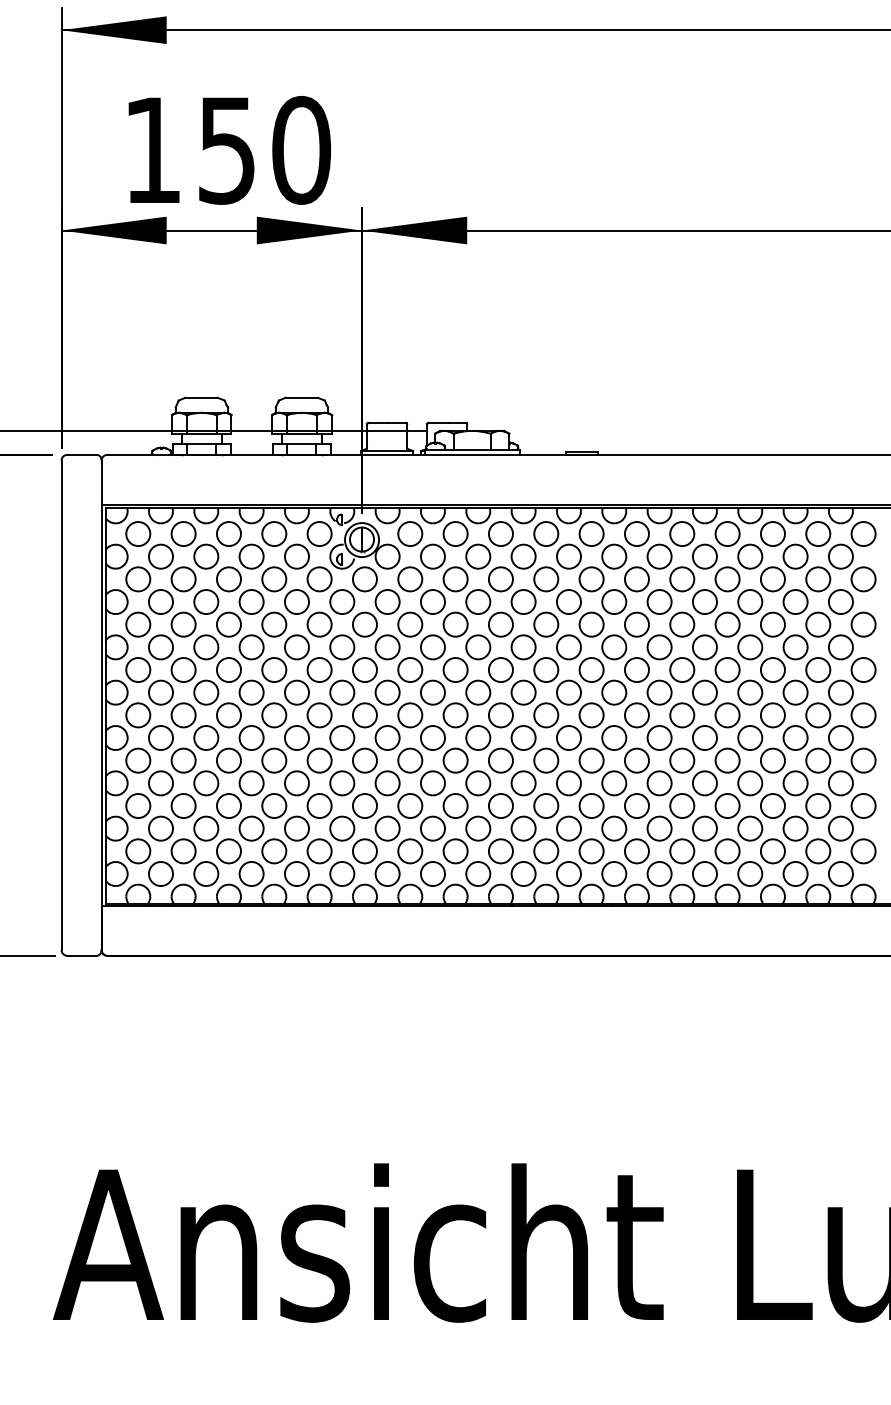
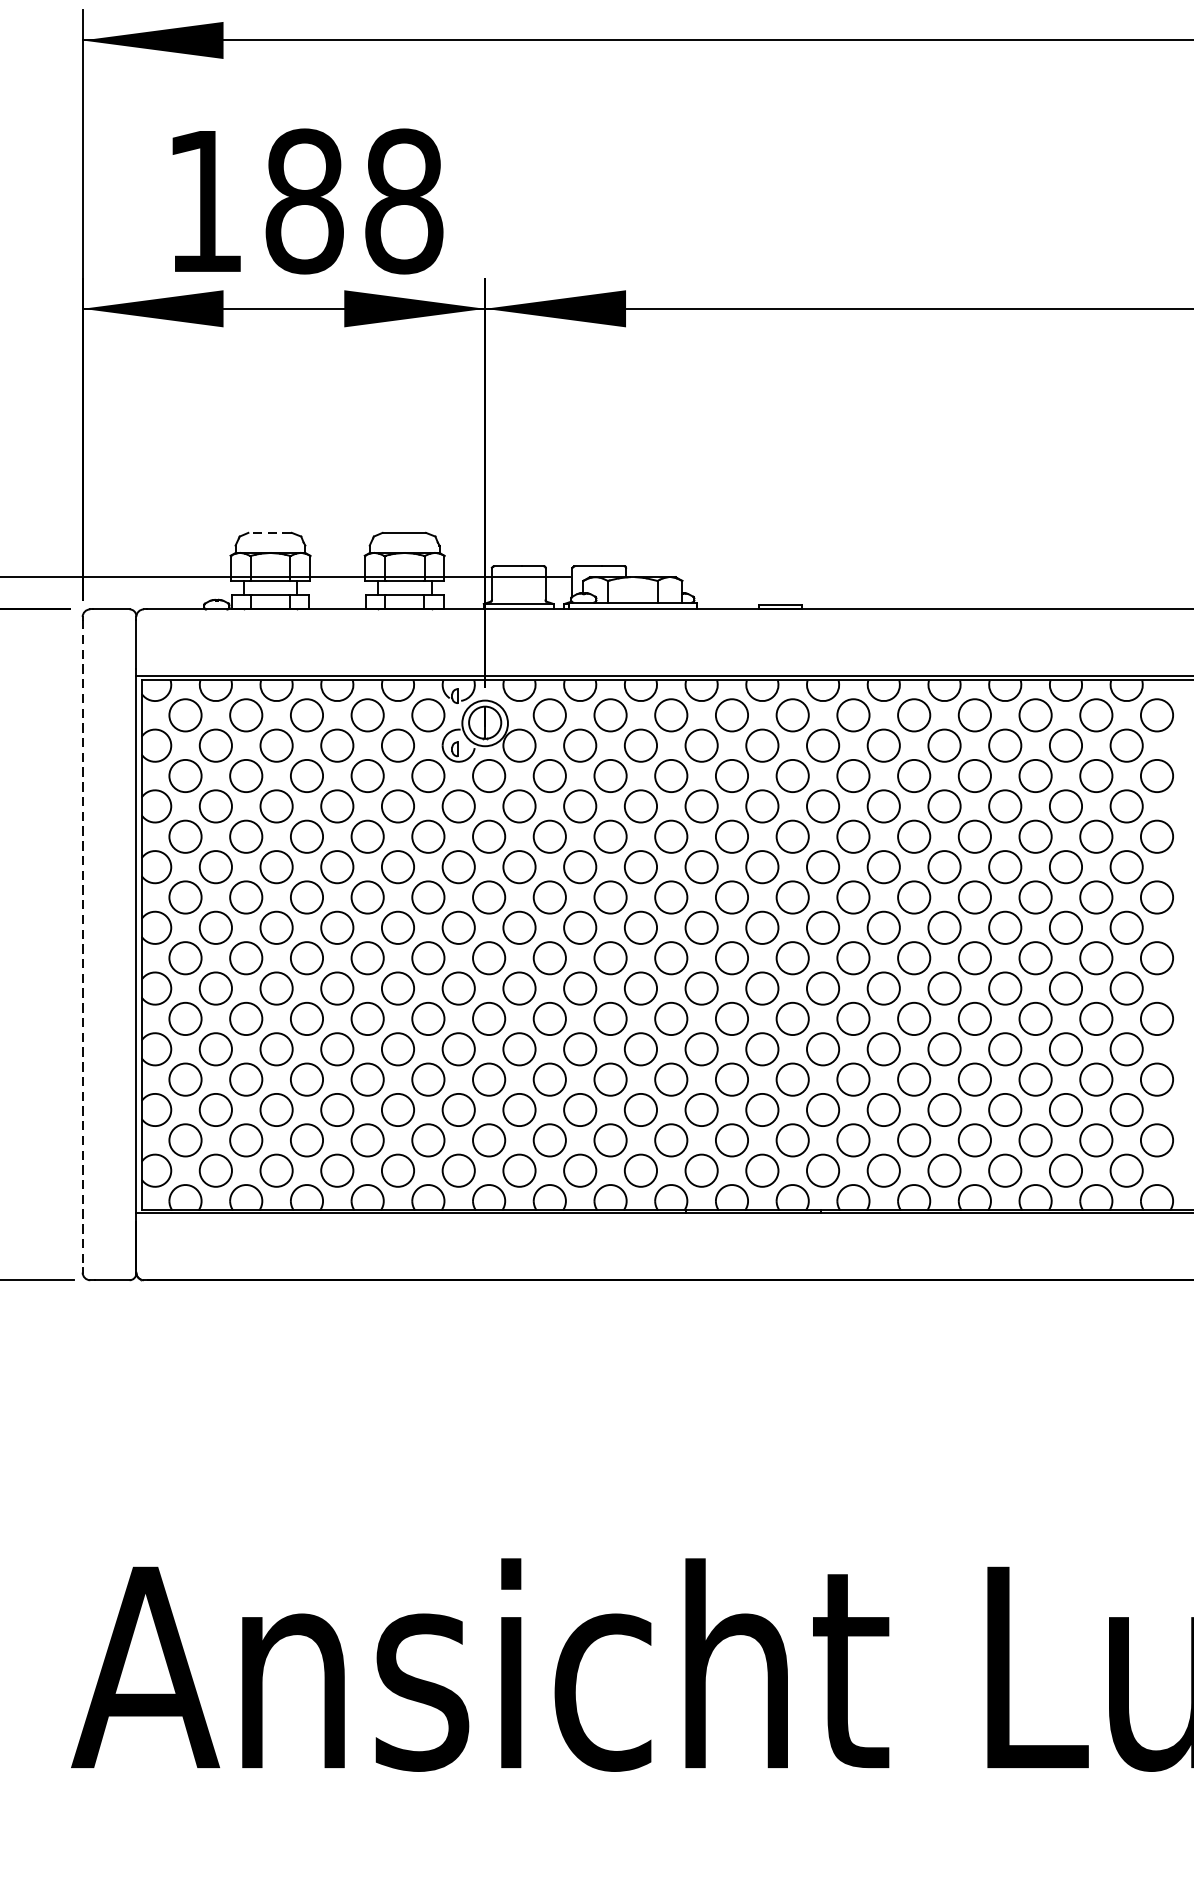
text: (264, 149) -> (354, 200), 150 -> 188
line: (200, 397) -> (268, 532), solid -> dashed
line: (61, 704) -> (82, 943), solid -> dashed

